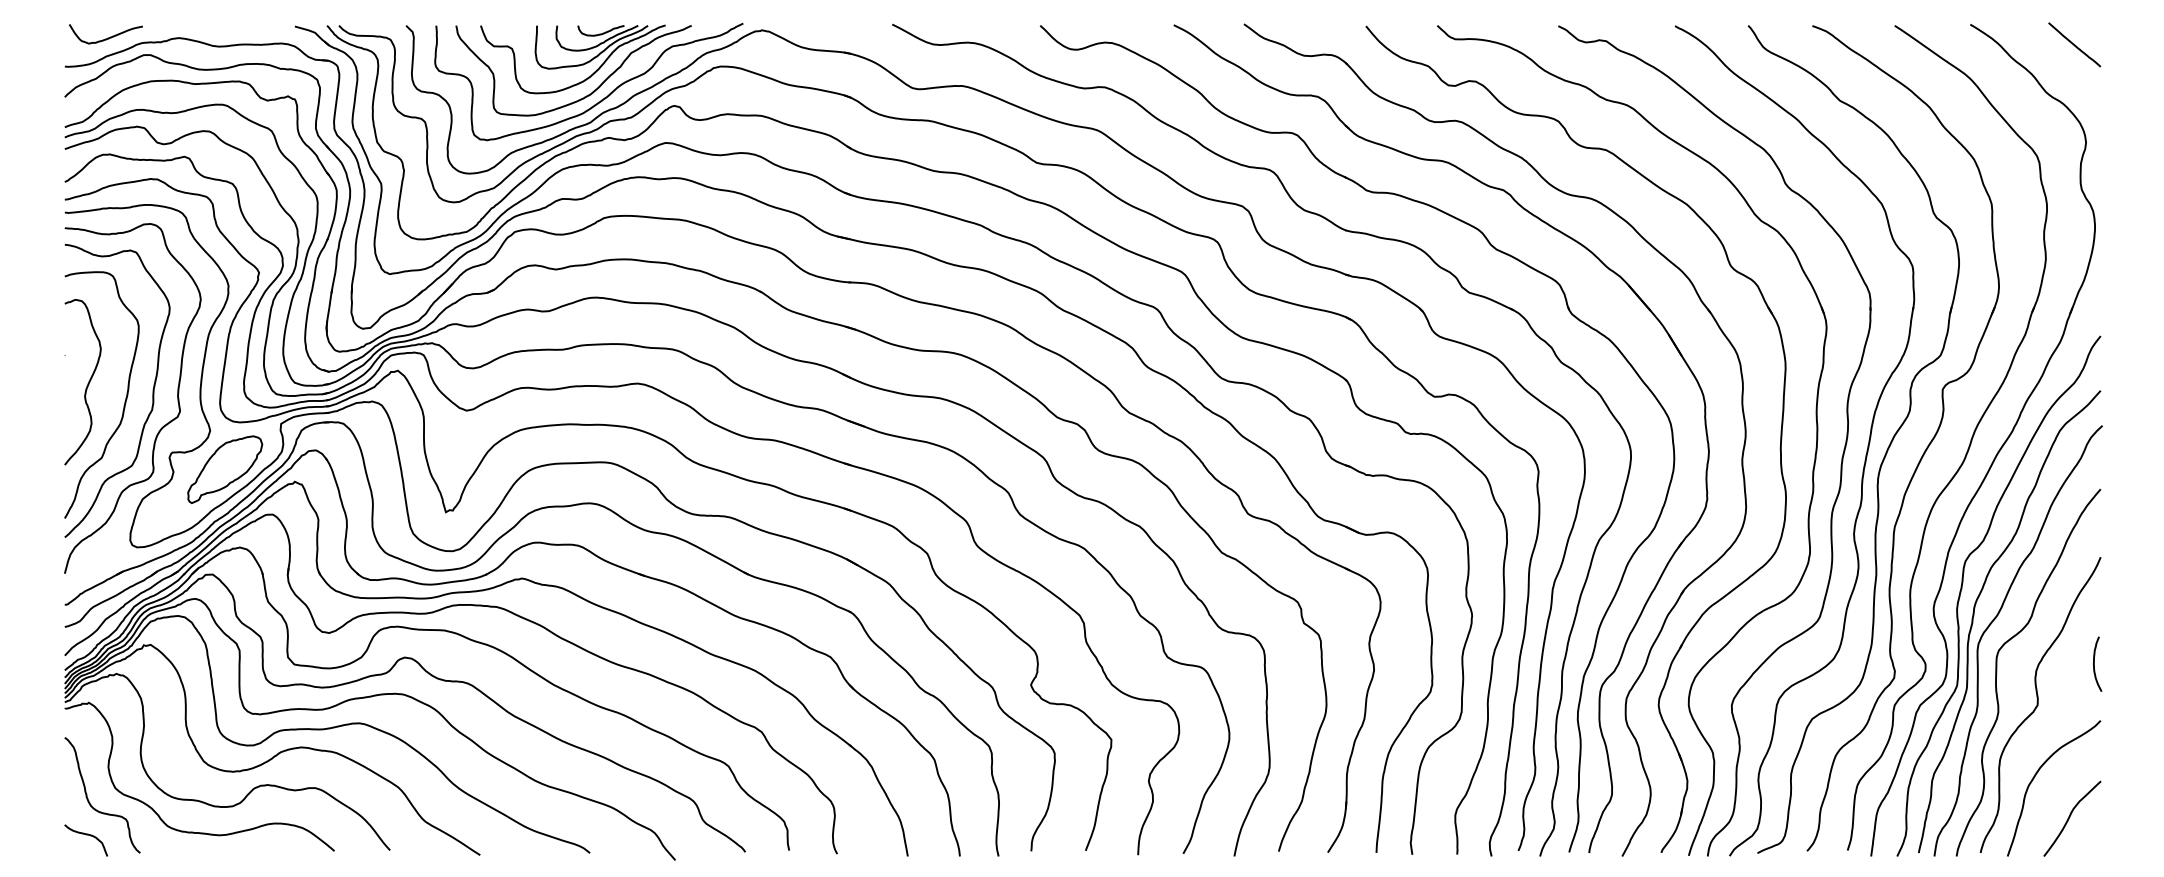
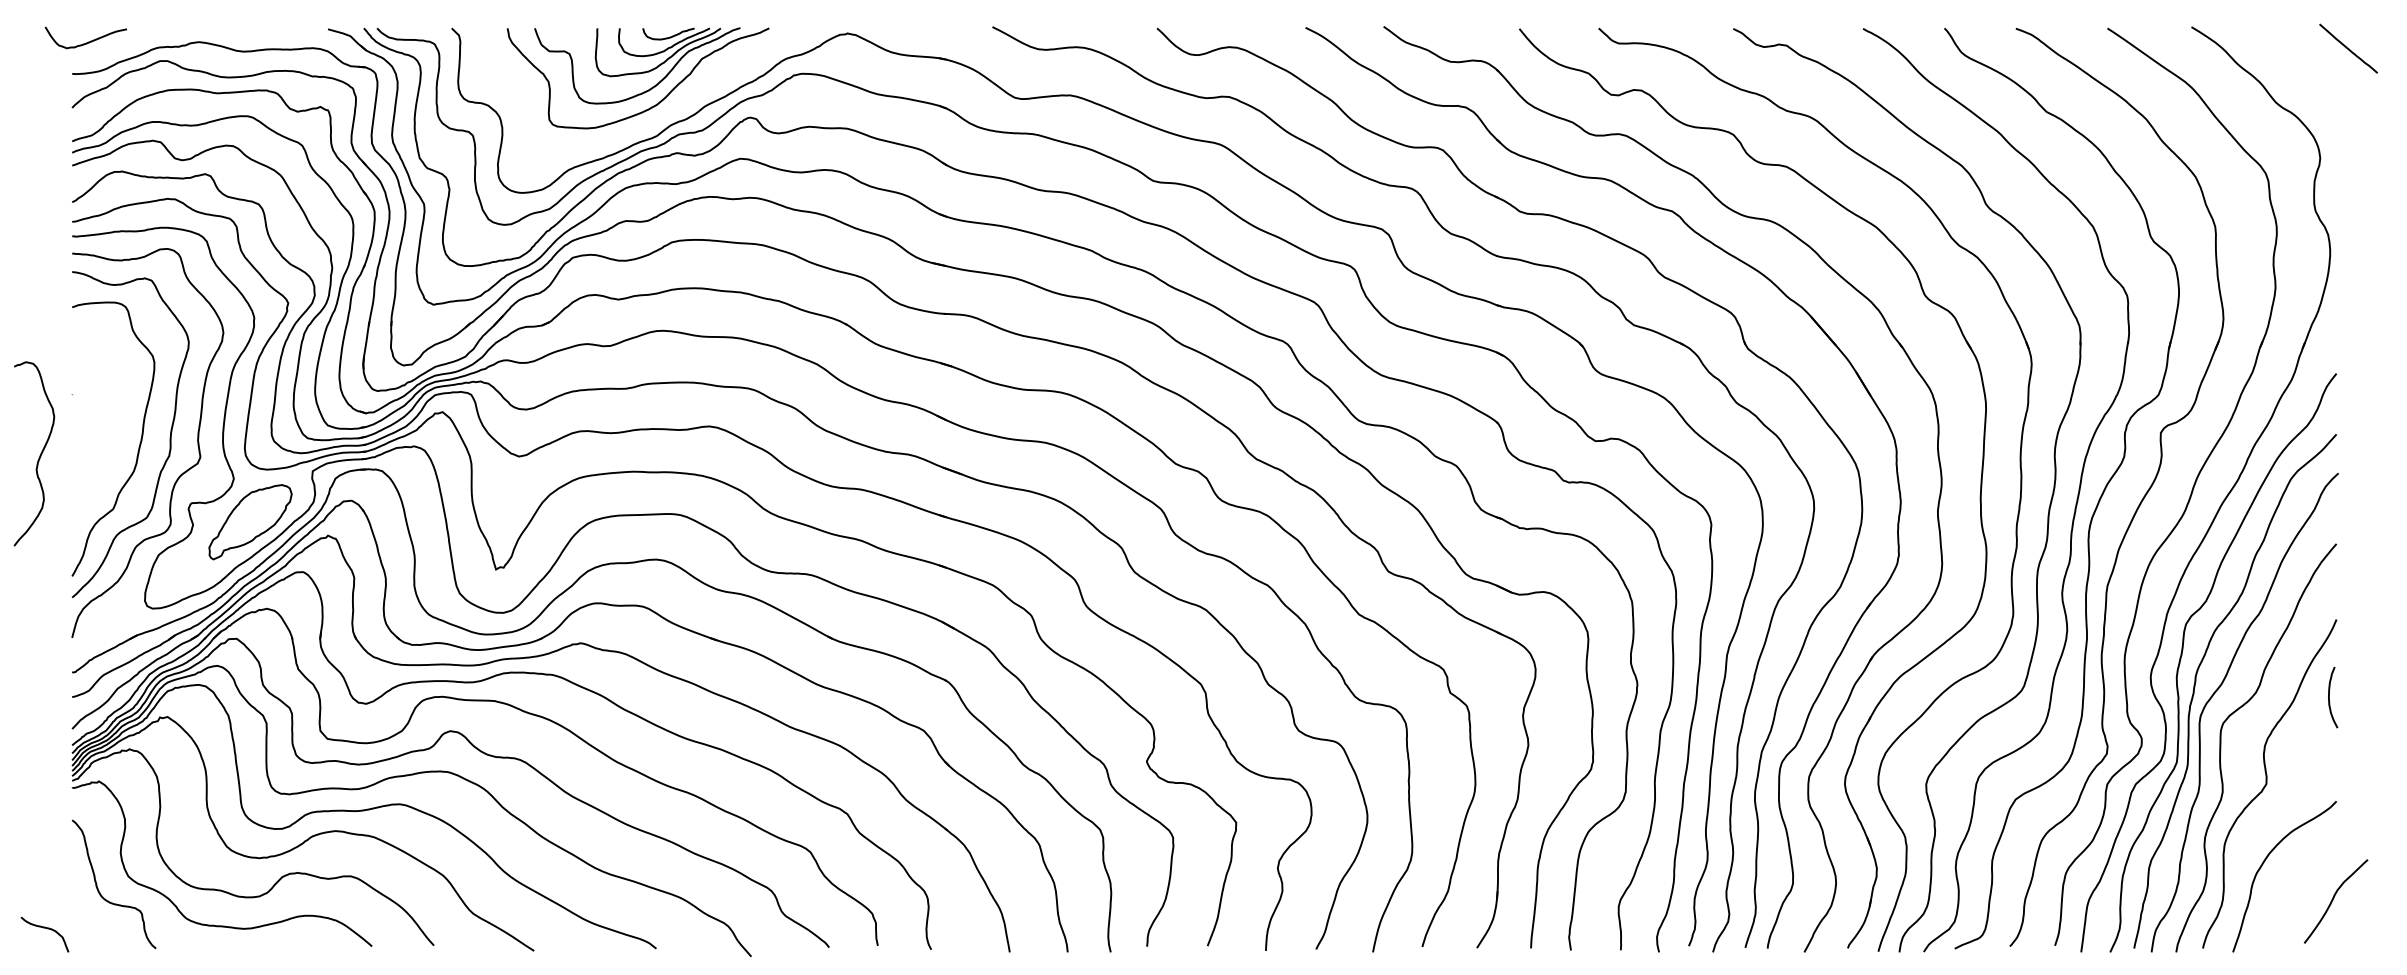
curve: (108, 37) -> (88, 41), moved
line: (2074, 44) -> (2348, 48), moved
curve: (602, 98) -> (670, 109), removed
curve: (87, 383) -> (39, 455), moved
curve: (2094, 664) -> (2329, 697), moved
curve: (2070, 817) -> (2333, 900), moved
curve: (88, 835) -> (47, 929), moved

